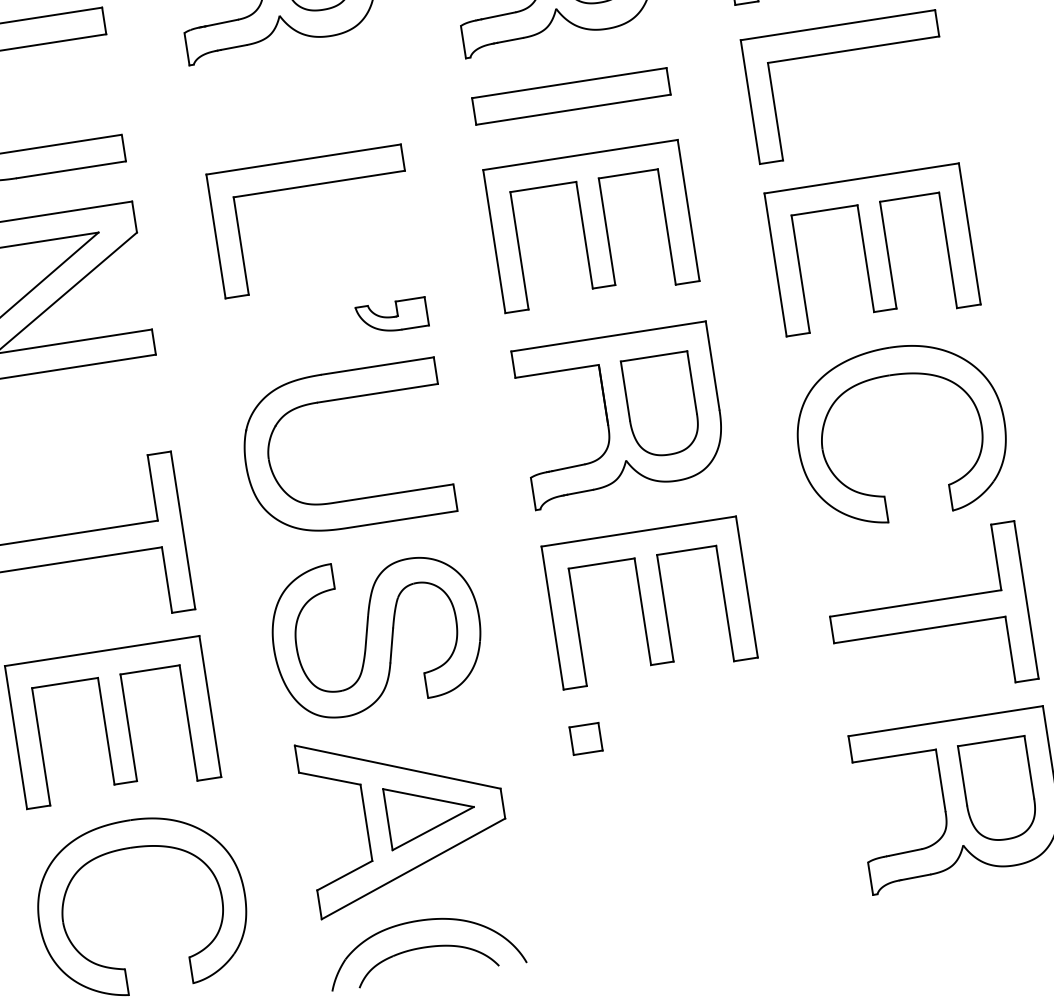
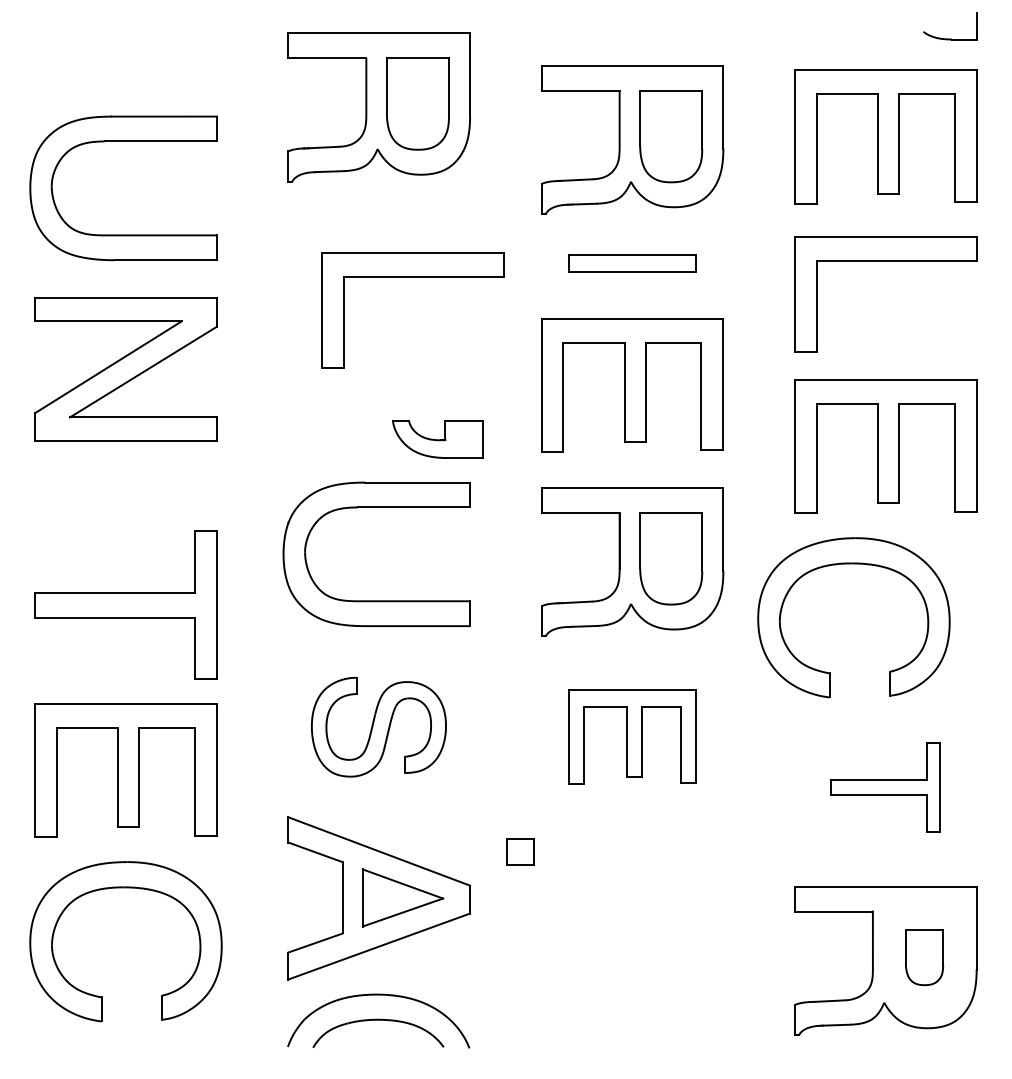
part: (571, 96) -> (632, 263), size x0.7
part: (306, 186) -> (412, 277), moved
part: (391, 316) -> (437, 439), size x1.4
part: (891, 376) -> (853, 564), moved
part: (649, 602) -> (632, 736), size x0.7
part: (928, 614) -> (885, 787), size x0.6
part: (376, 633) -> (378, 726), size x0.7
part: (586, 738) -> (520, 851), moved
part: (998, 790) -> (924, 957), size x0.6

